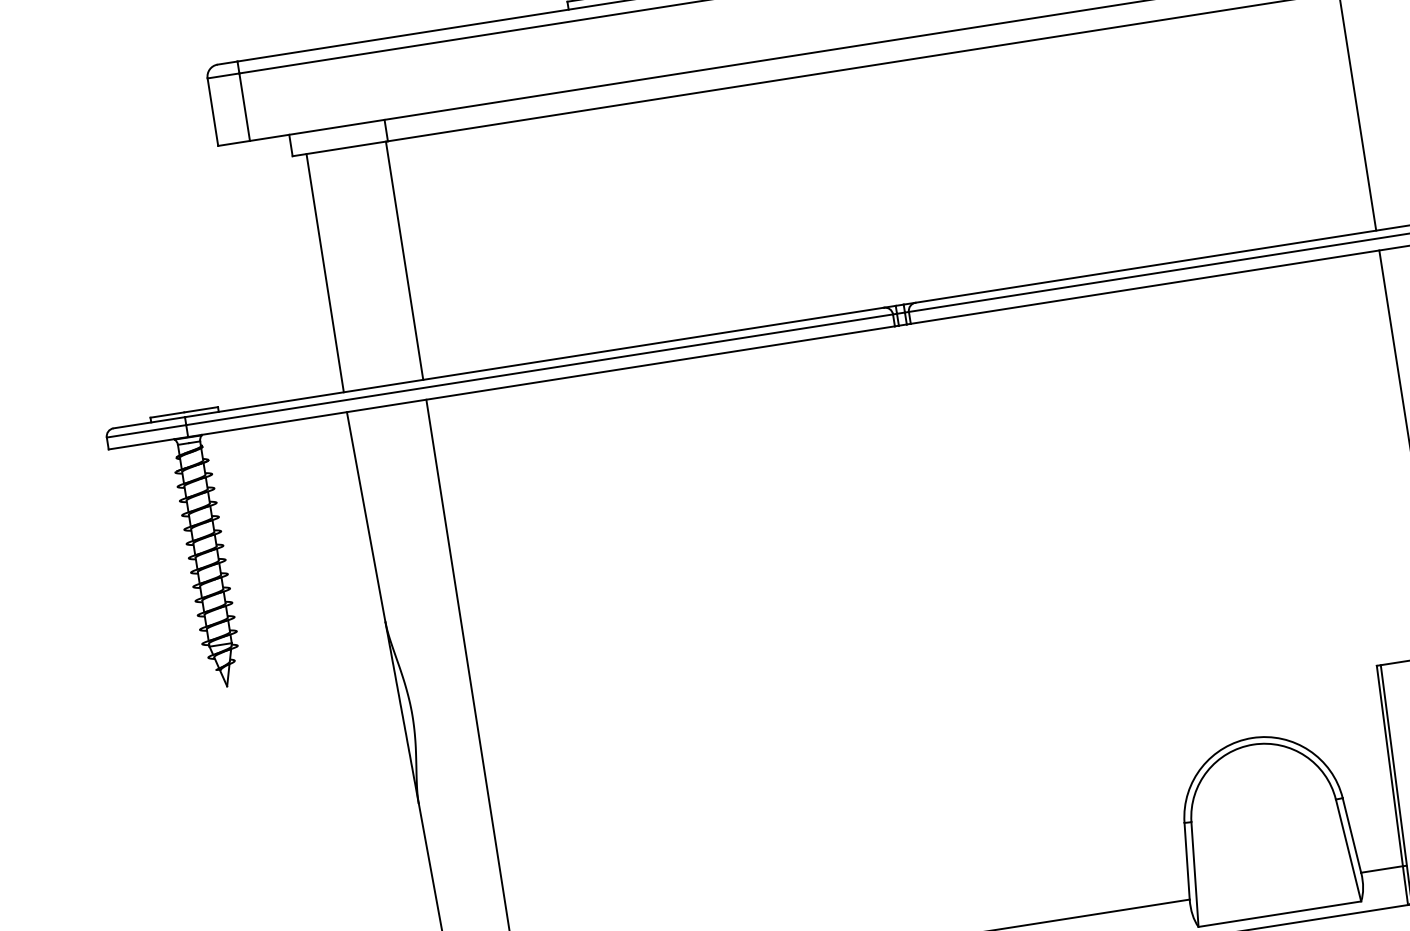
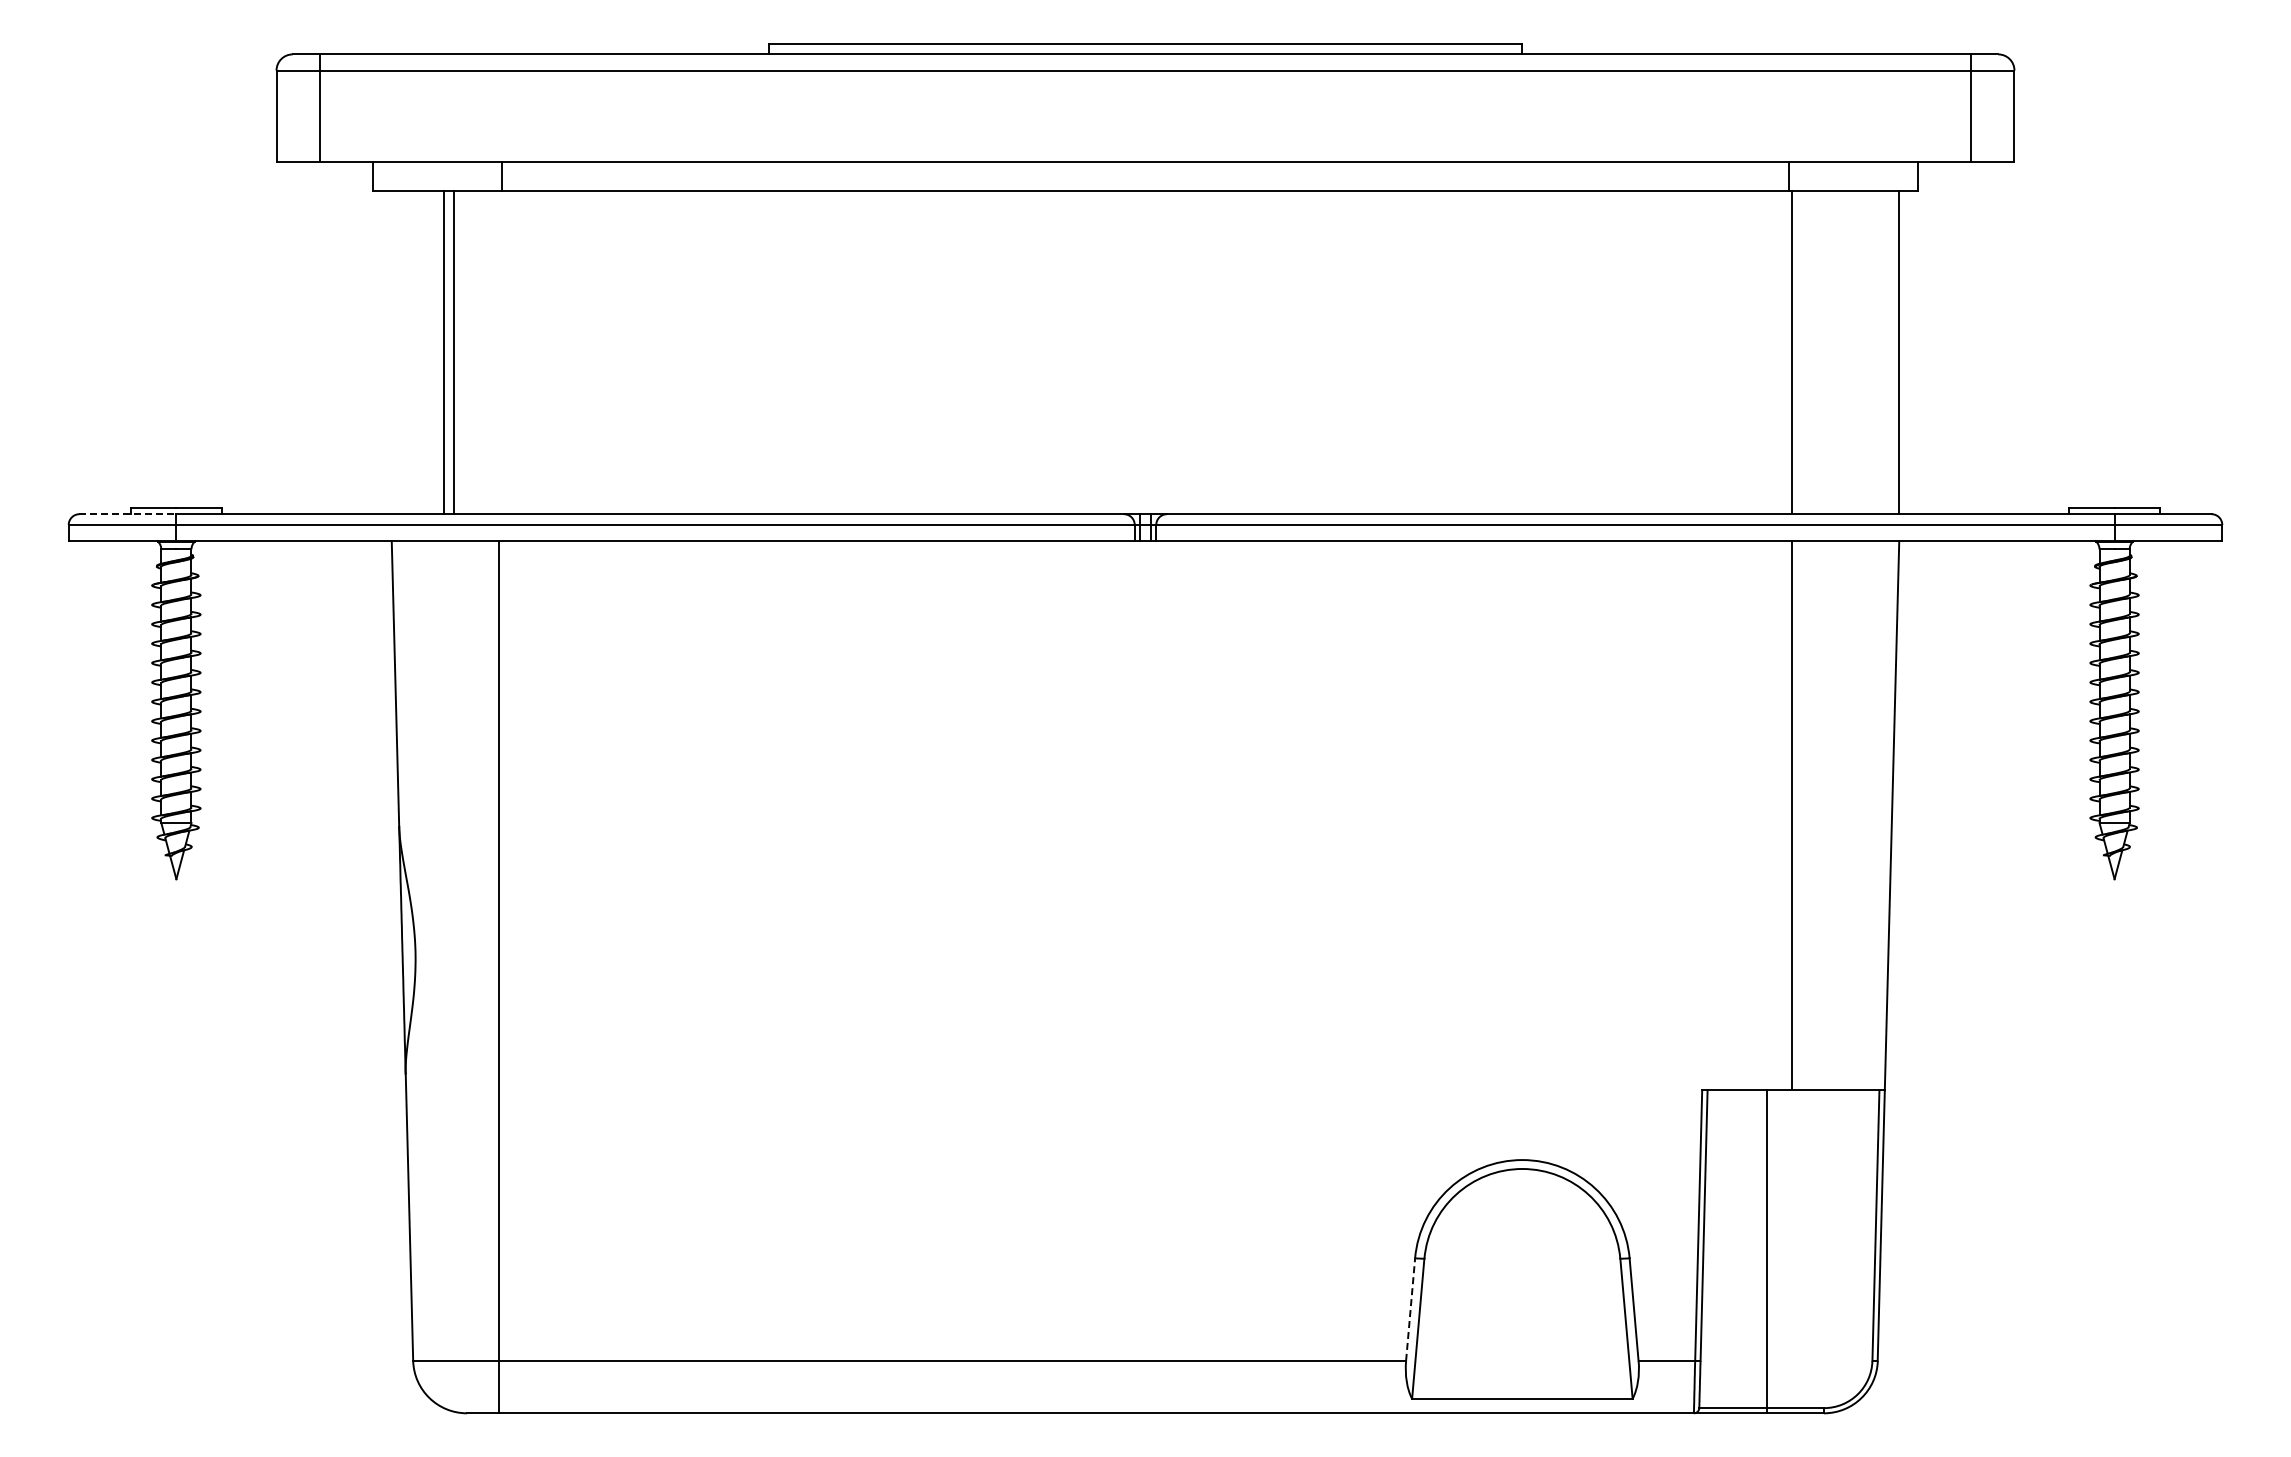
line: (404, 260) -> (454, 352), moved
line: (324, 273) -> (443, 352), moved
line: (149, 422) -> (128, 514), solid -> dashed
line: (1187, 861) -> (1410, 1309), solid -> dashed

